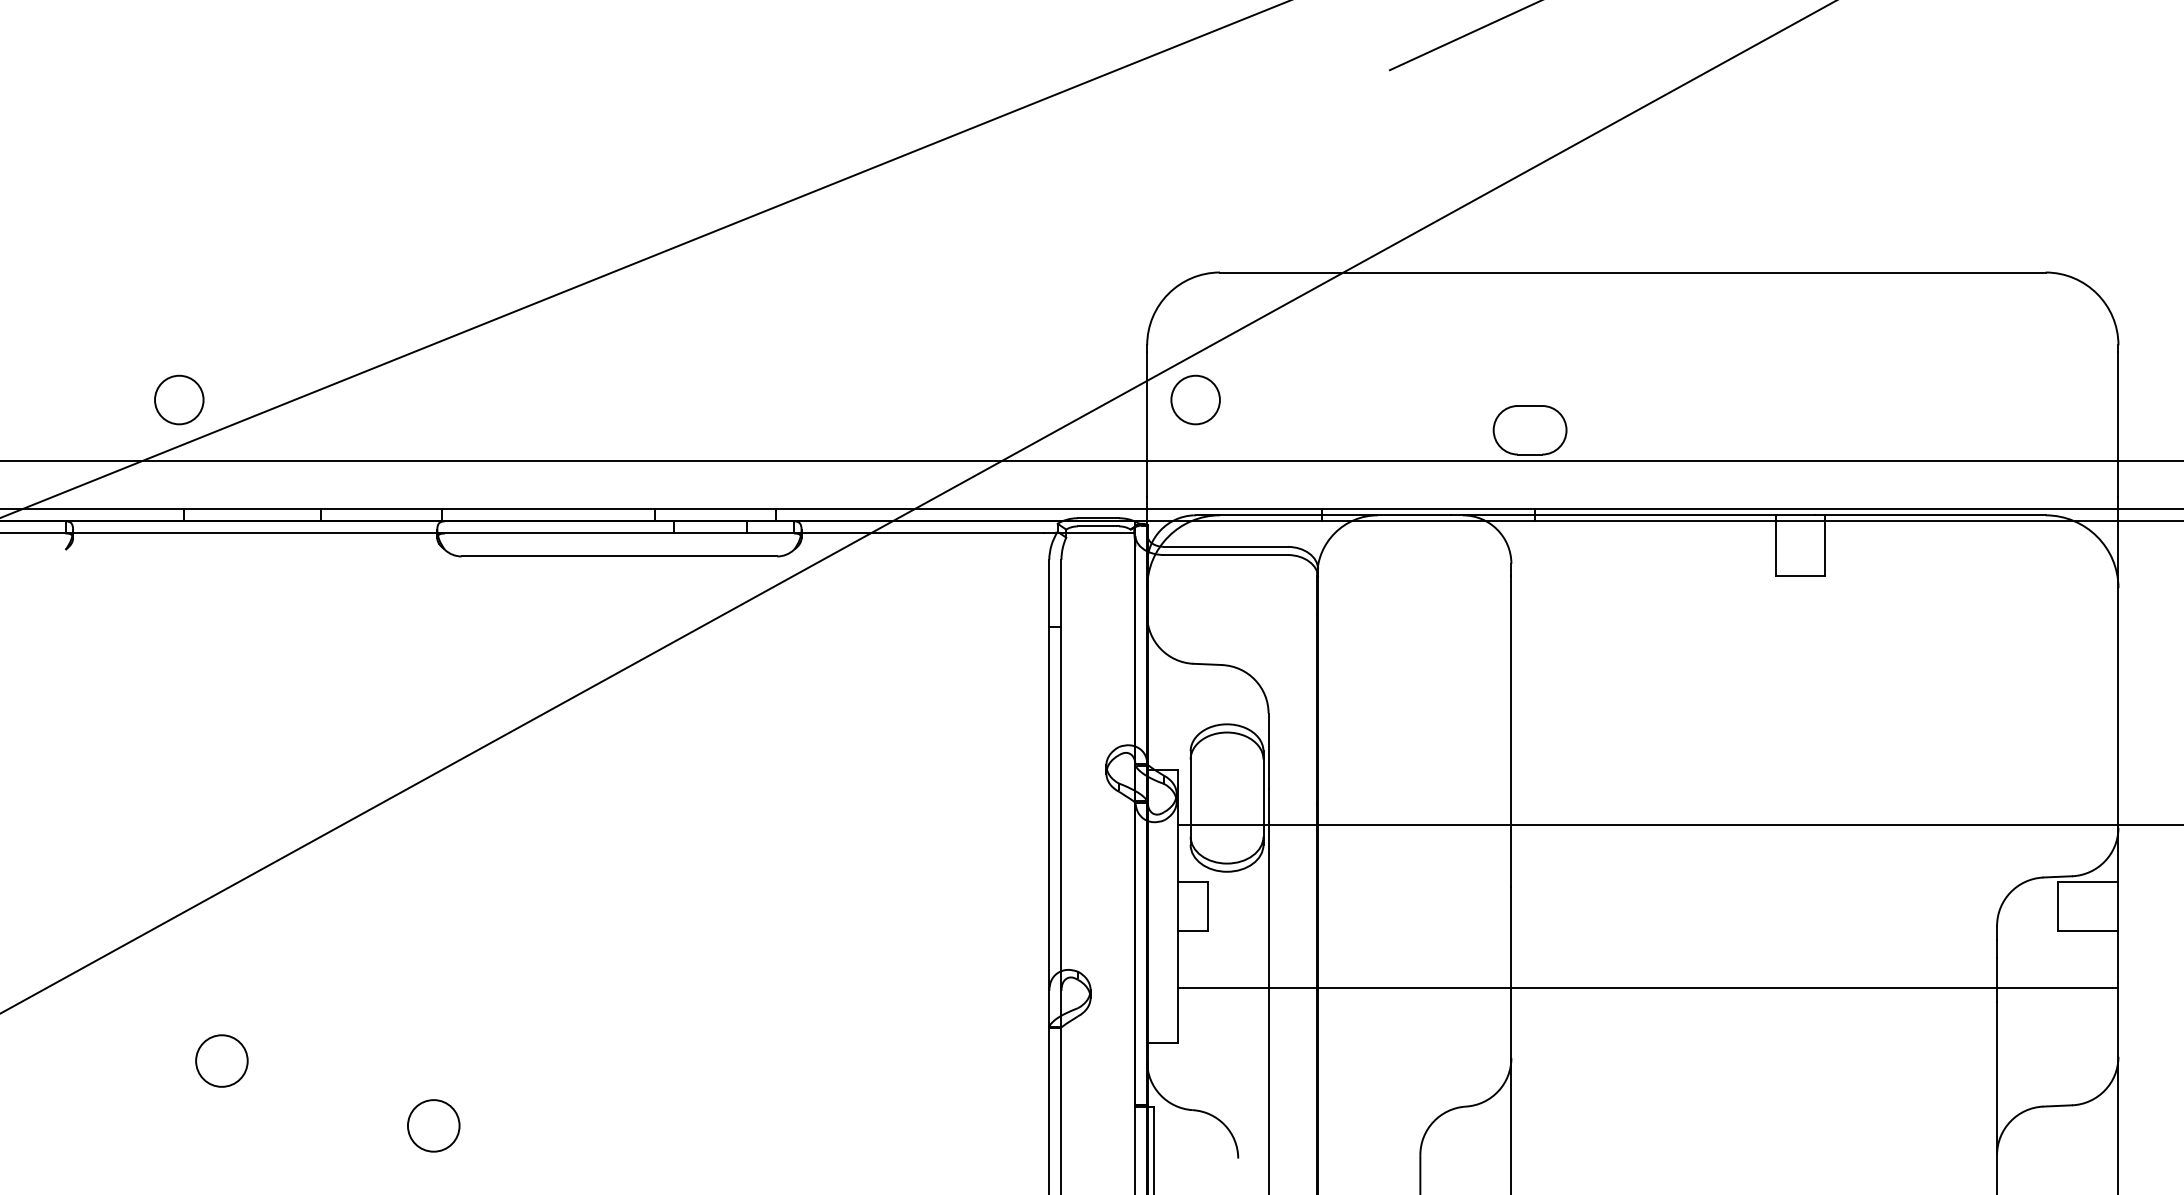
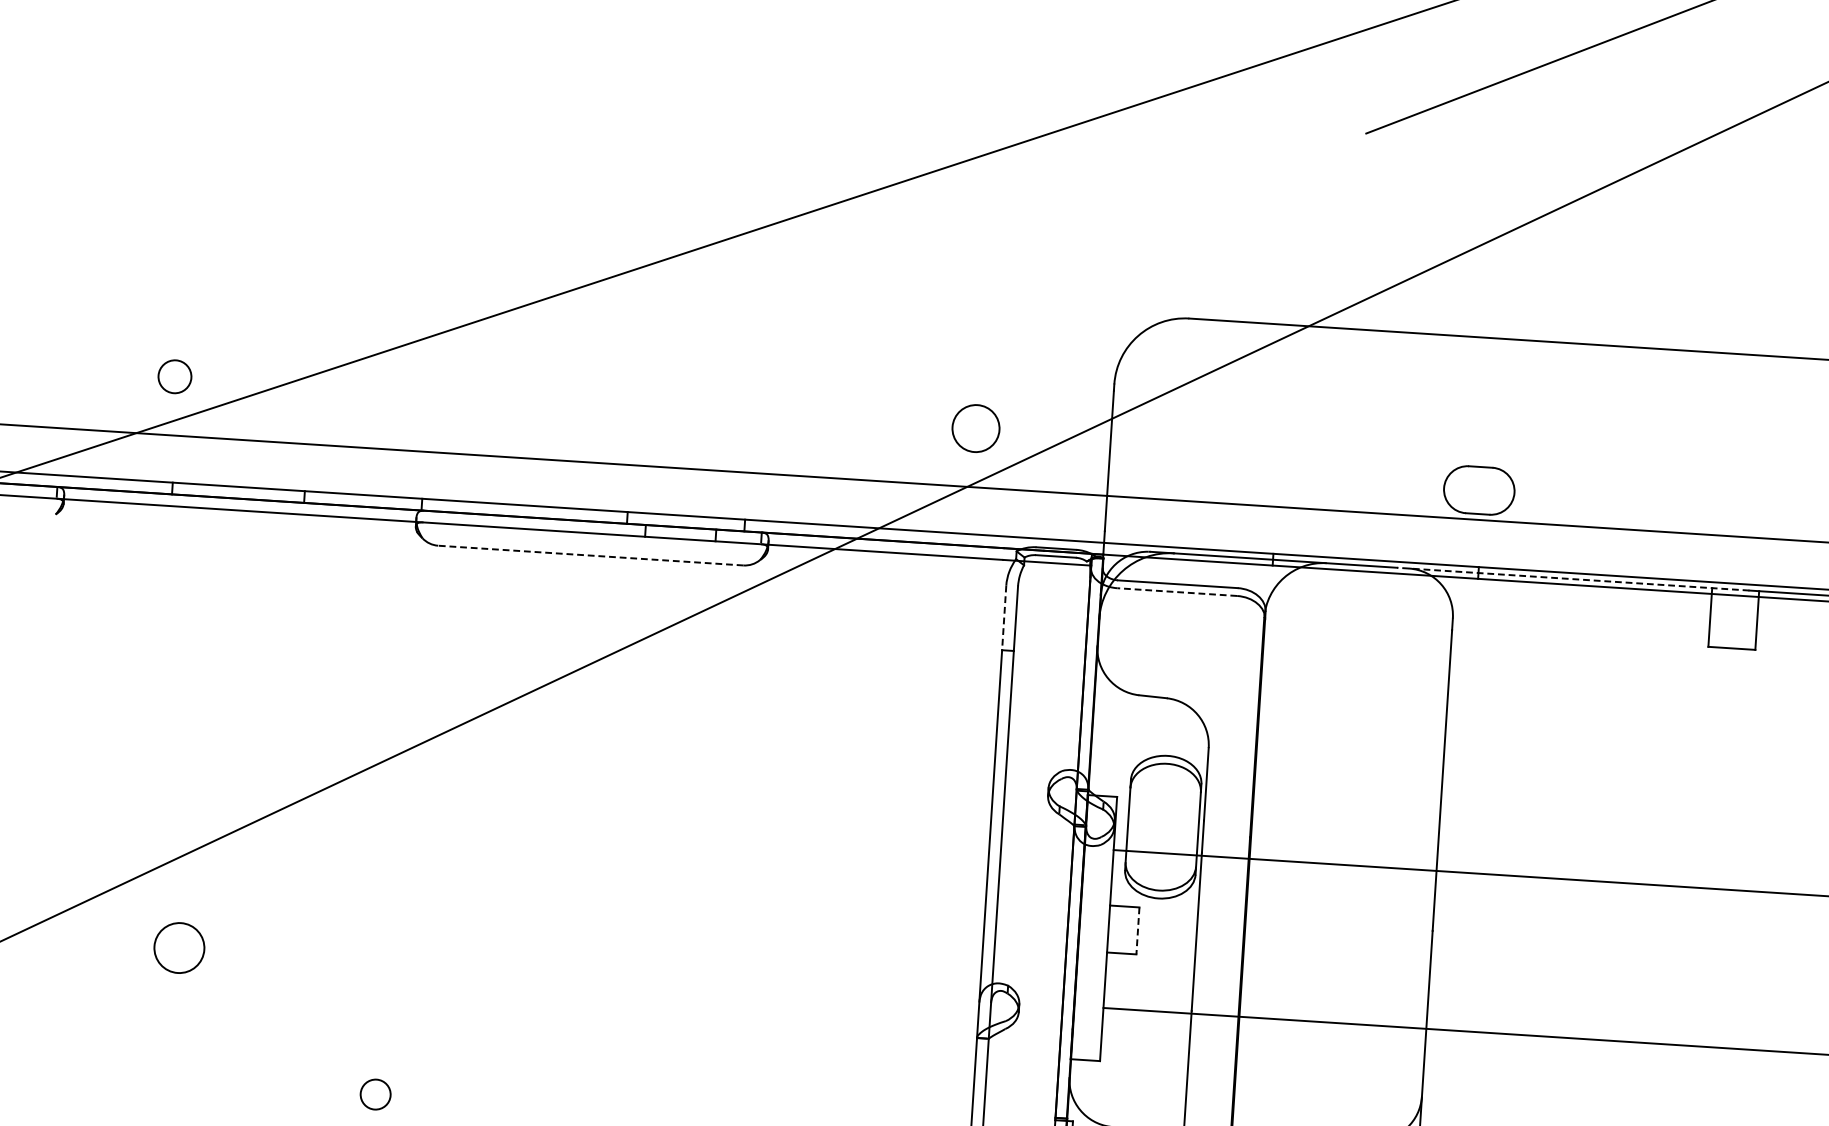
circle: (179, 399) -> (175, 376), size x0.7
circle: (1195, 399) -> (975, 428), moved
line: (1632, 515) -> (1572, 579), solid -> dashed
line: (1225, 555) -> (1176, 592), solid -> dashed
line: (619, 556) -> (590, 555), solid -> dashed
line: (1049, 593) -> (1004, 618), solid -> dashed
line: (1207, 907) -> (1137, 931), solid -> dashed
circle: (221, 1060) -> (179, 947), moved
circle: (433, 1125) -> (375, 1094), size x0.6

